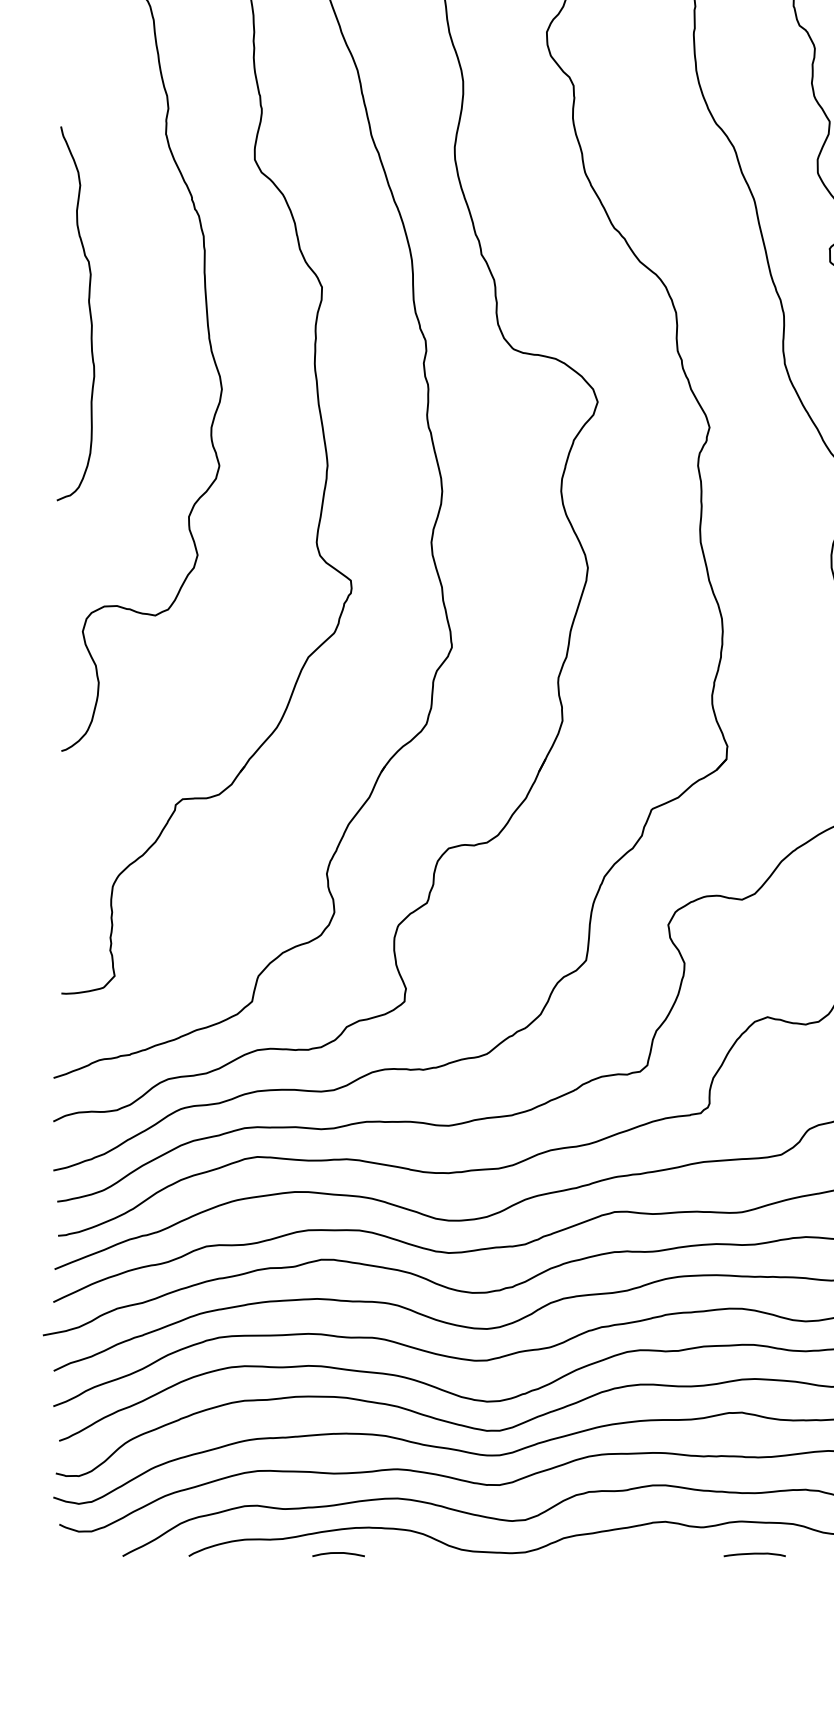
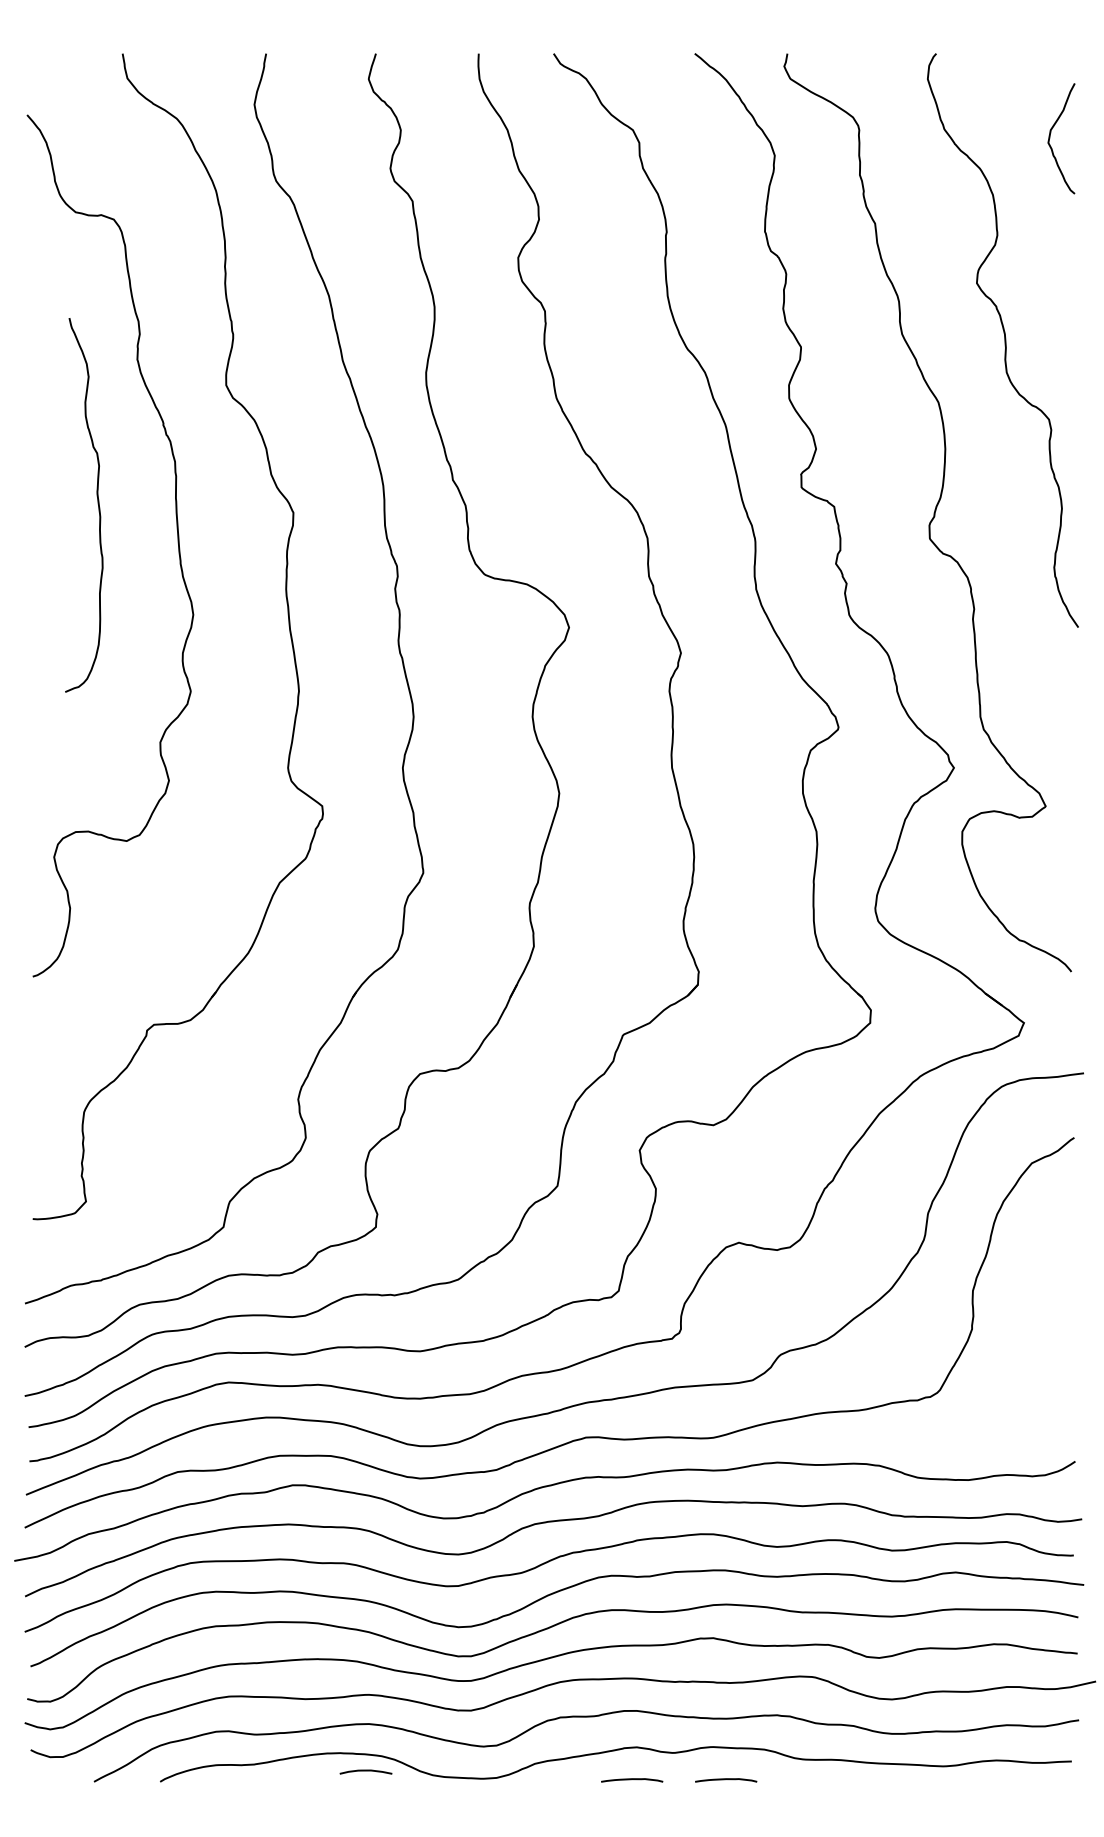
curve: (89, 312) -> (97, 504), moved
curve: (338, 1553) -> (365, 1771), moved
curve: (661, 1553) -> (632, 1779), added

